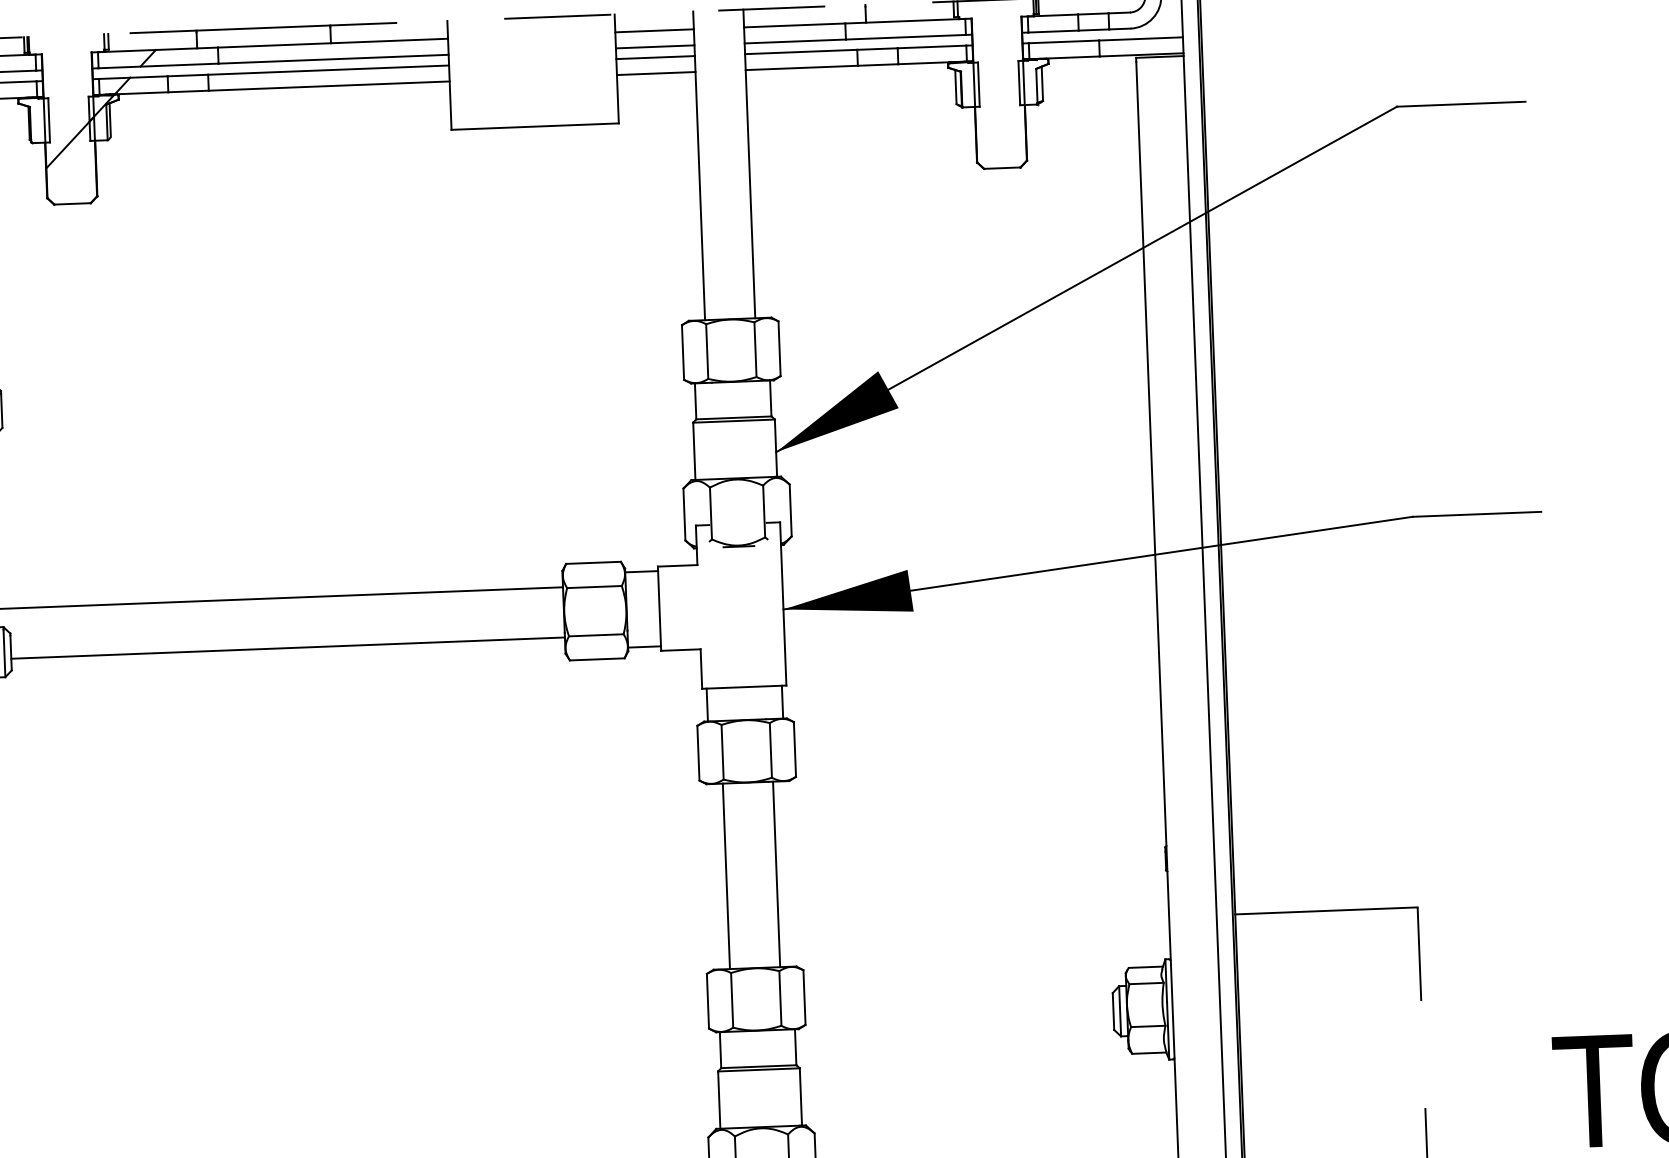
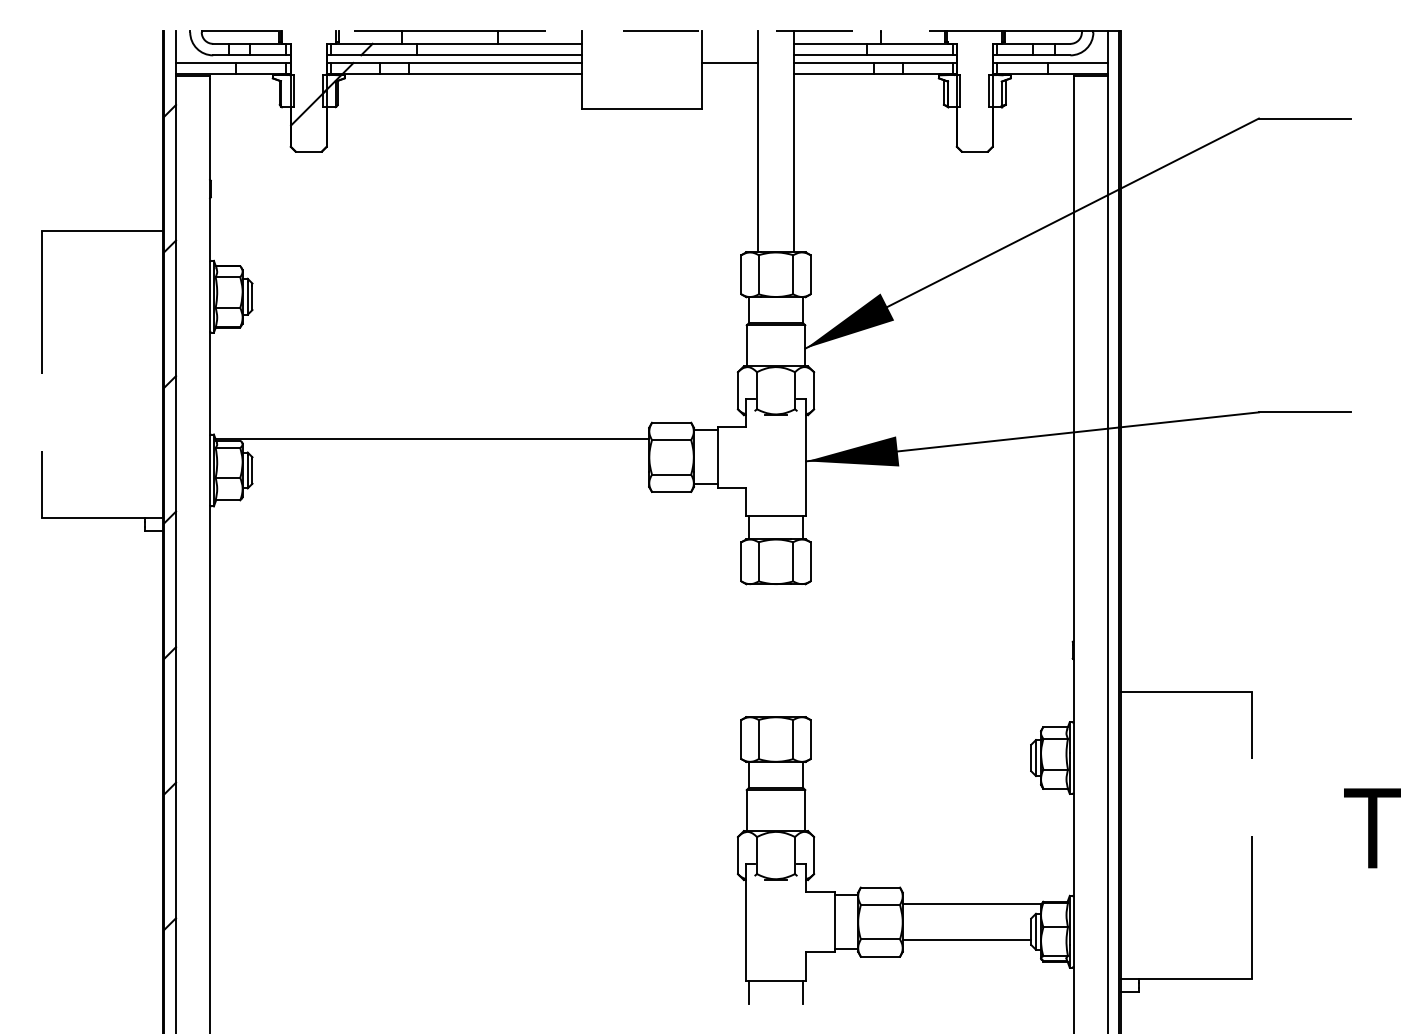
line: (654, 30) -> (729, 43), removed
line: (654, 47) -> (729, 55), removed
line: (655, 73) -> (729, 74), removed
line: (287, 648) -> (450, 475), removed
line: (777, 874) -> (794, 650), removed
line: (727, 876) -> (758, 650), removed

